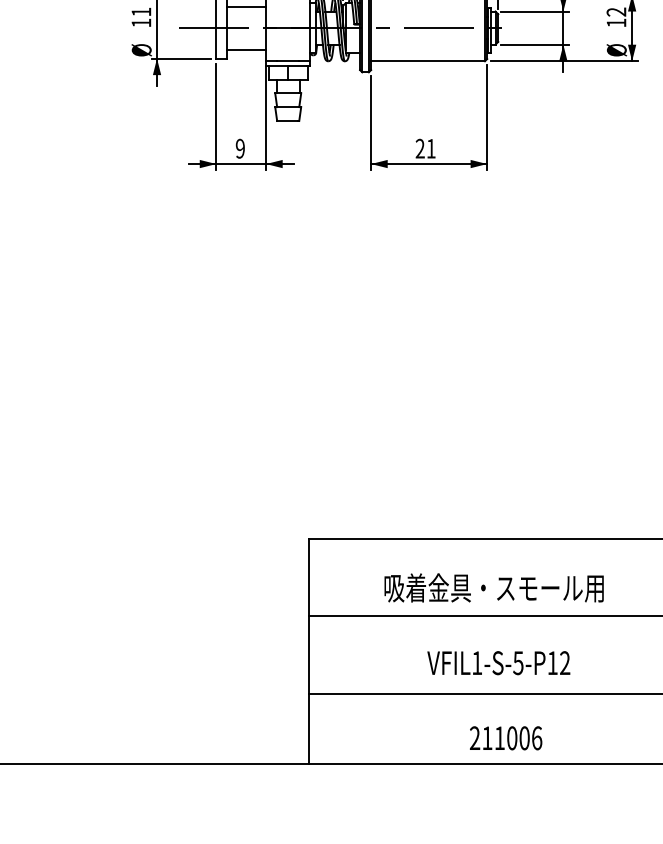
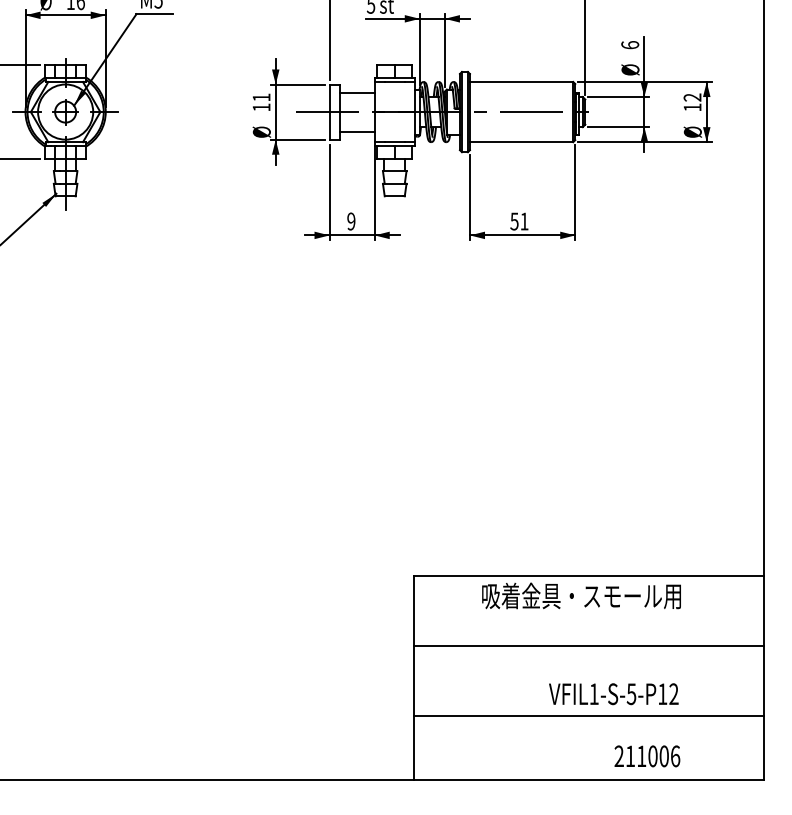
text: (420, 148) -> (514, 221), 21 -> 51
text: (494, 587) -> (581, 595), moved
text: (498, 663) -> (613, 694), moved
text: (506, 738) -> (647, 756), moved

